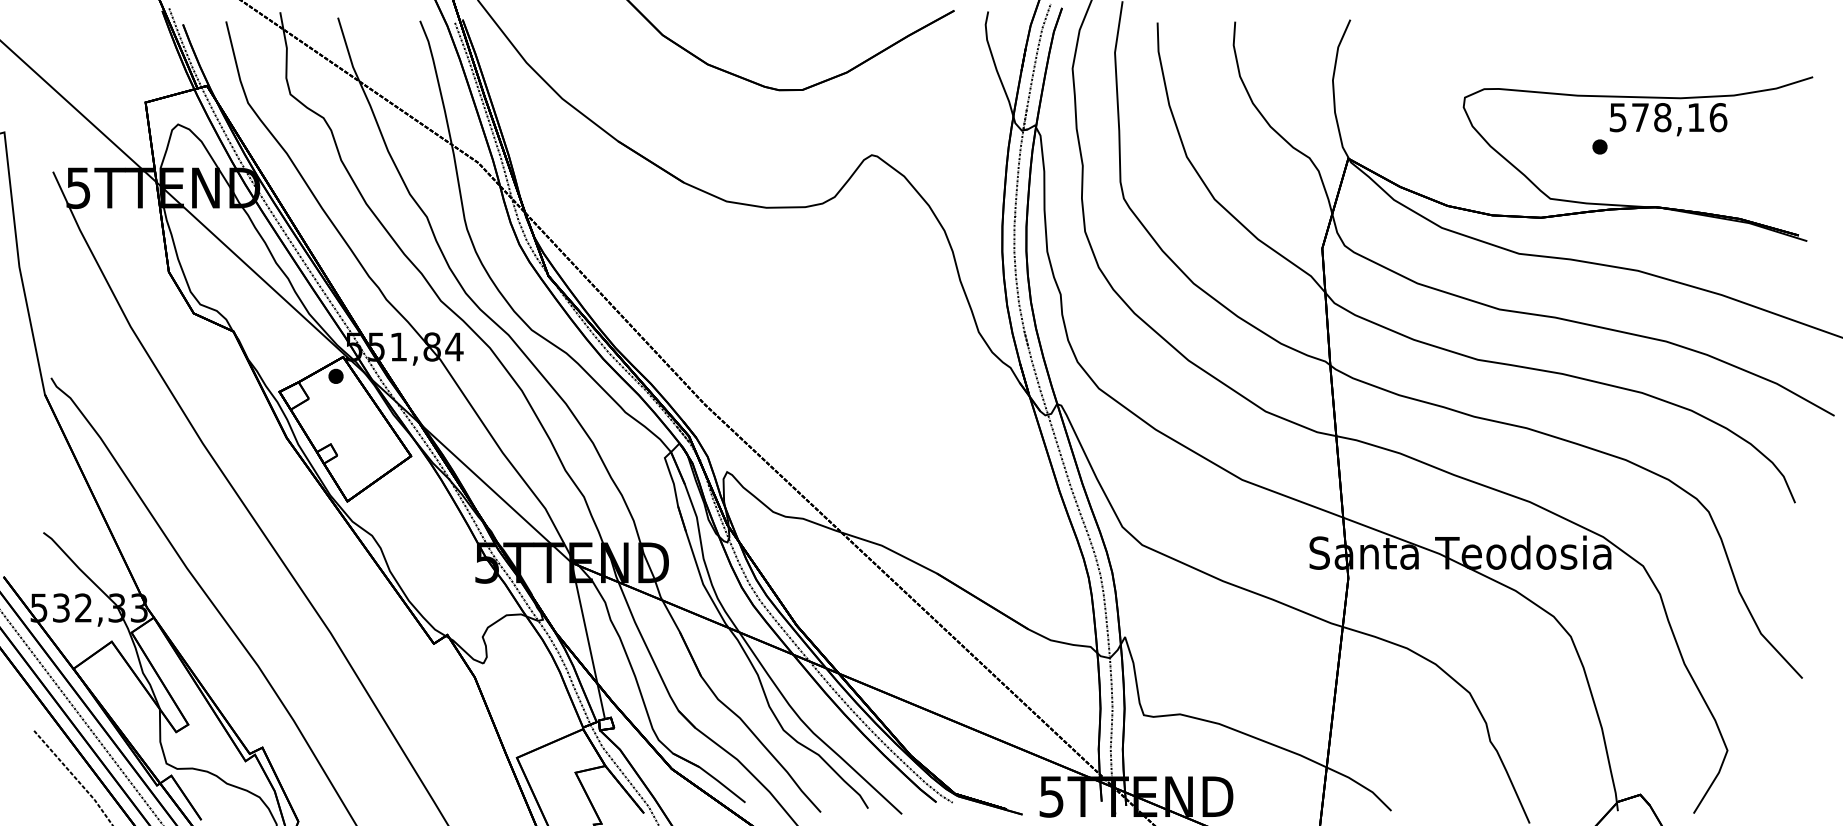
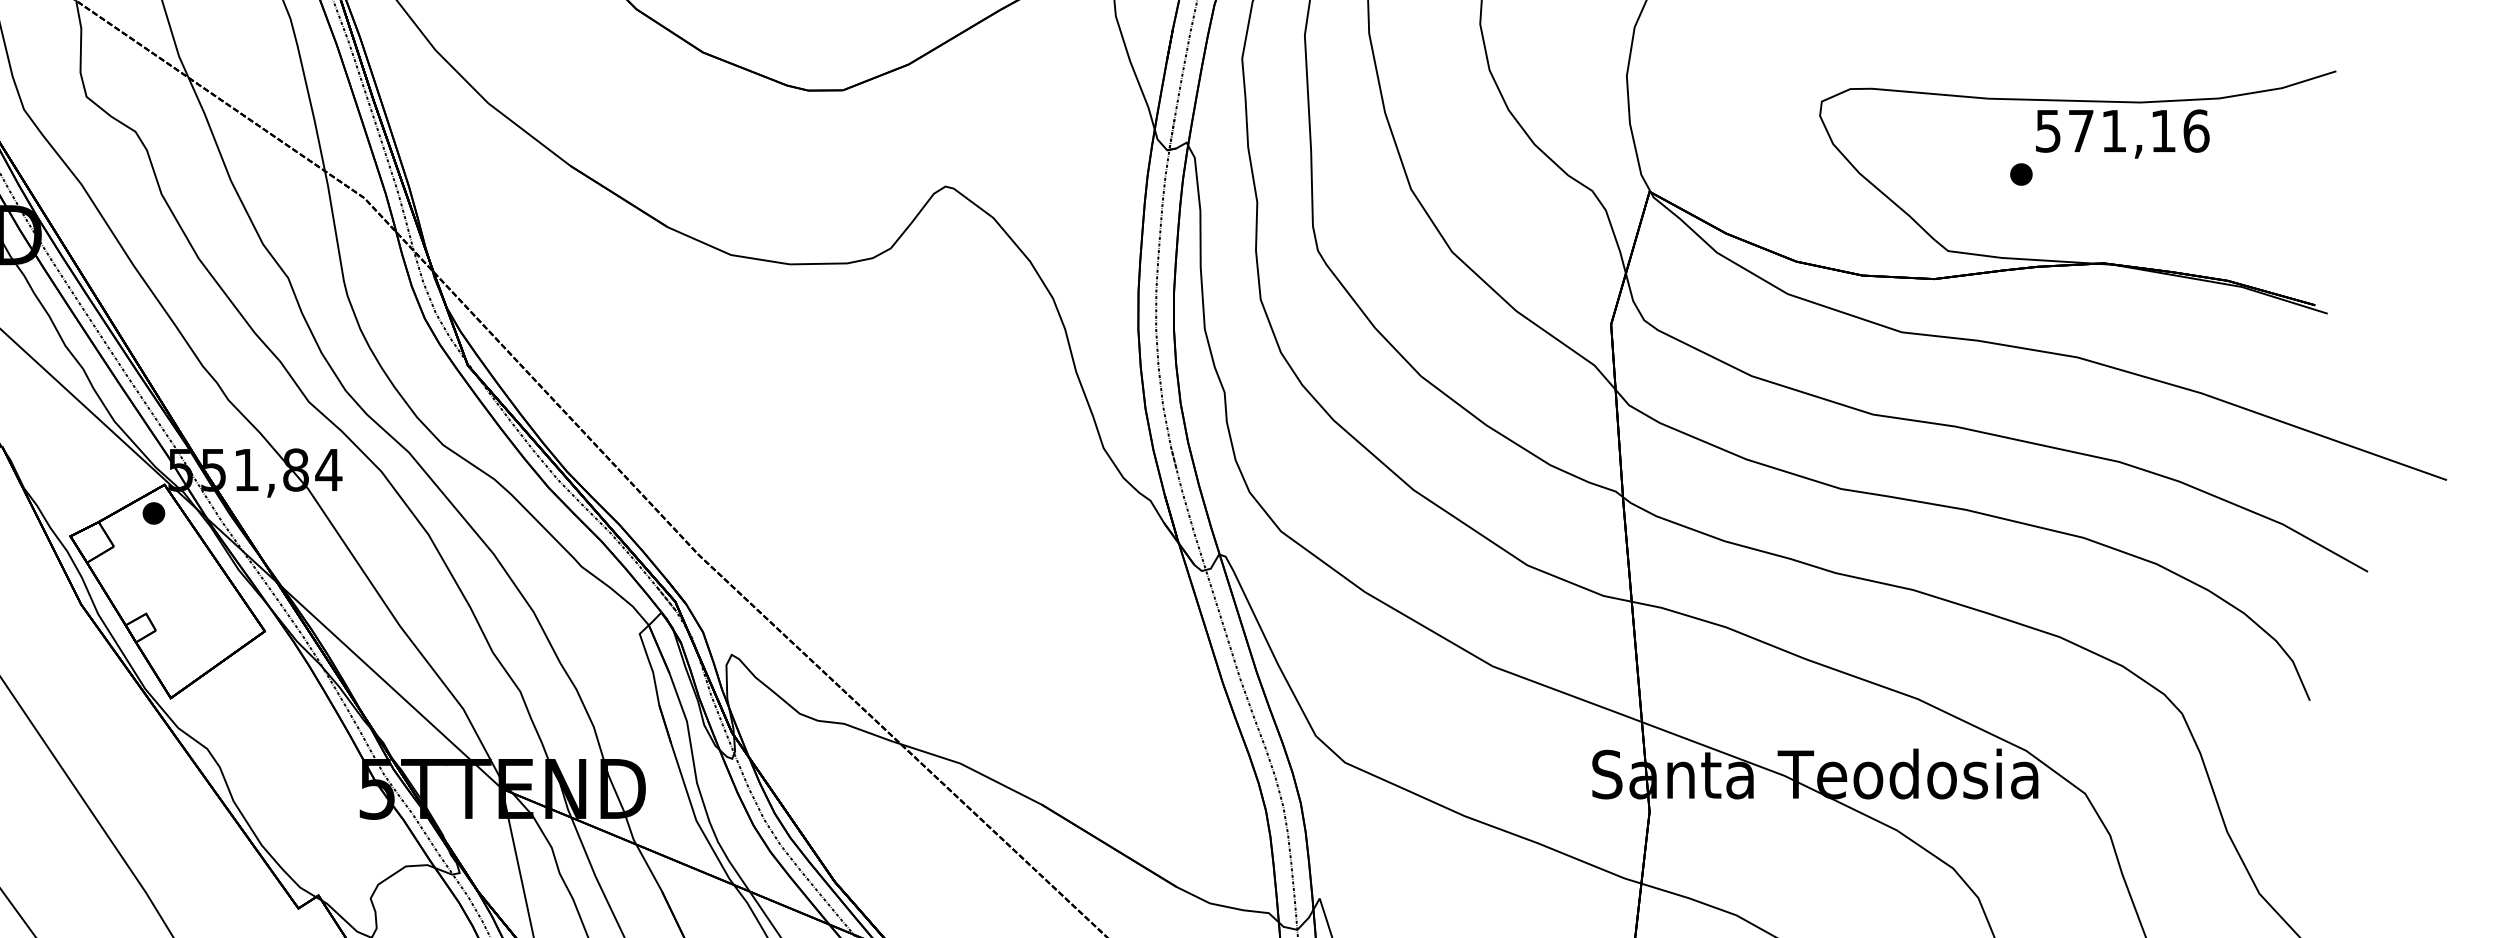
text: (1662, 117) -> (2113, 130), 578,16 -> 571,16

